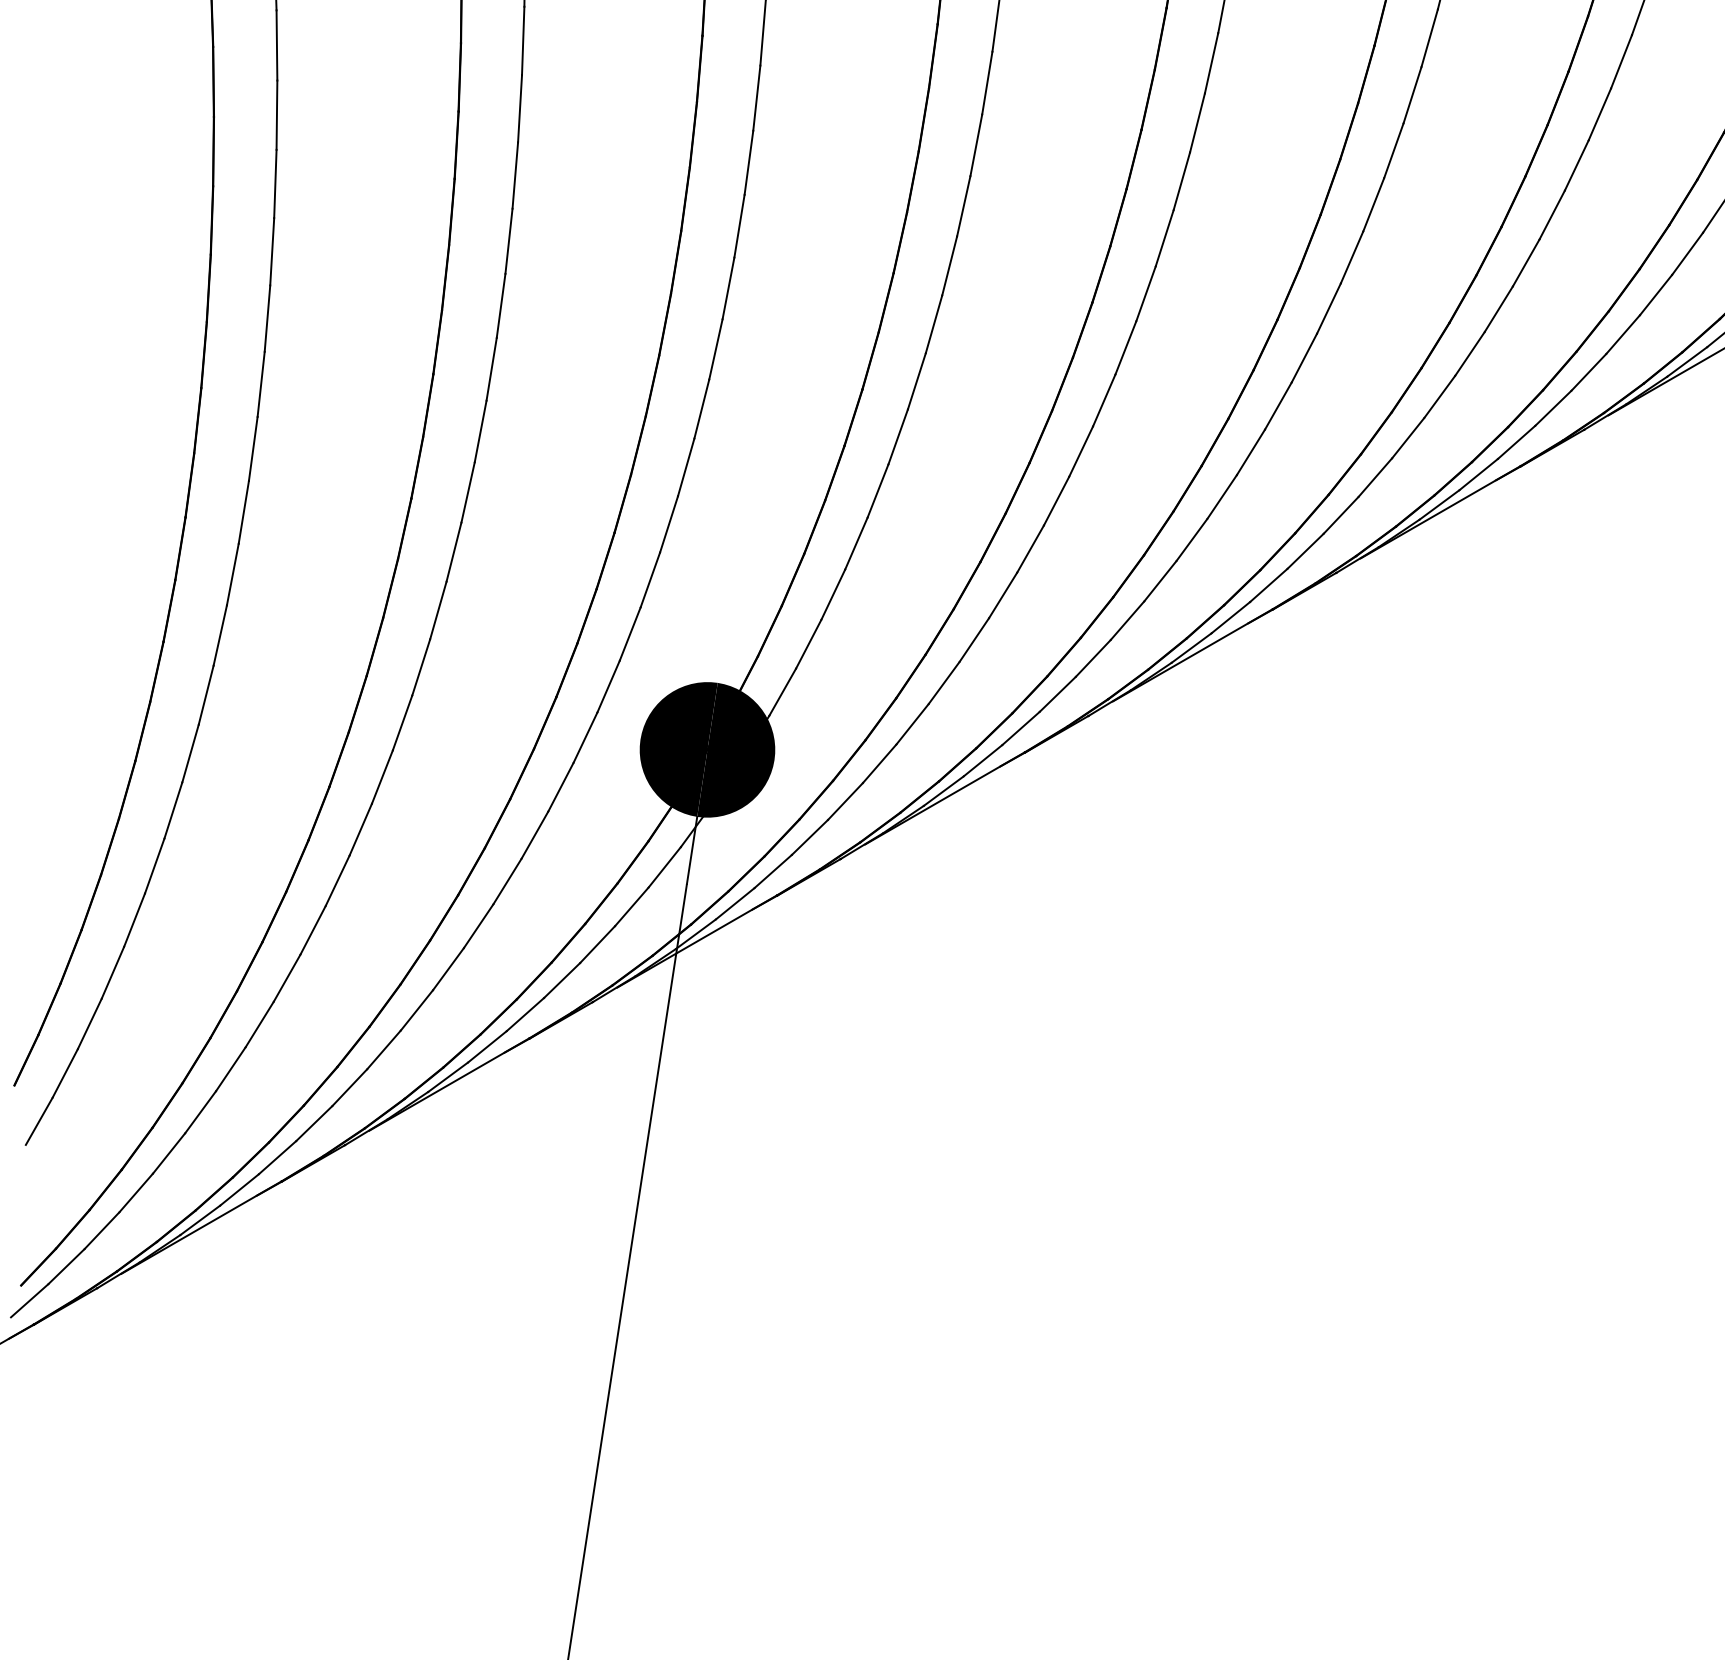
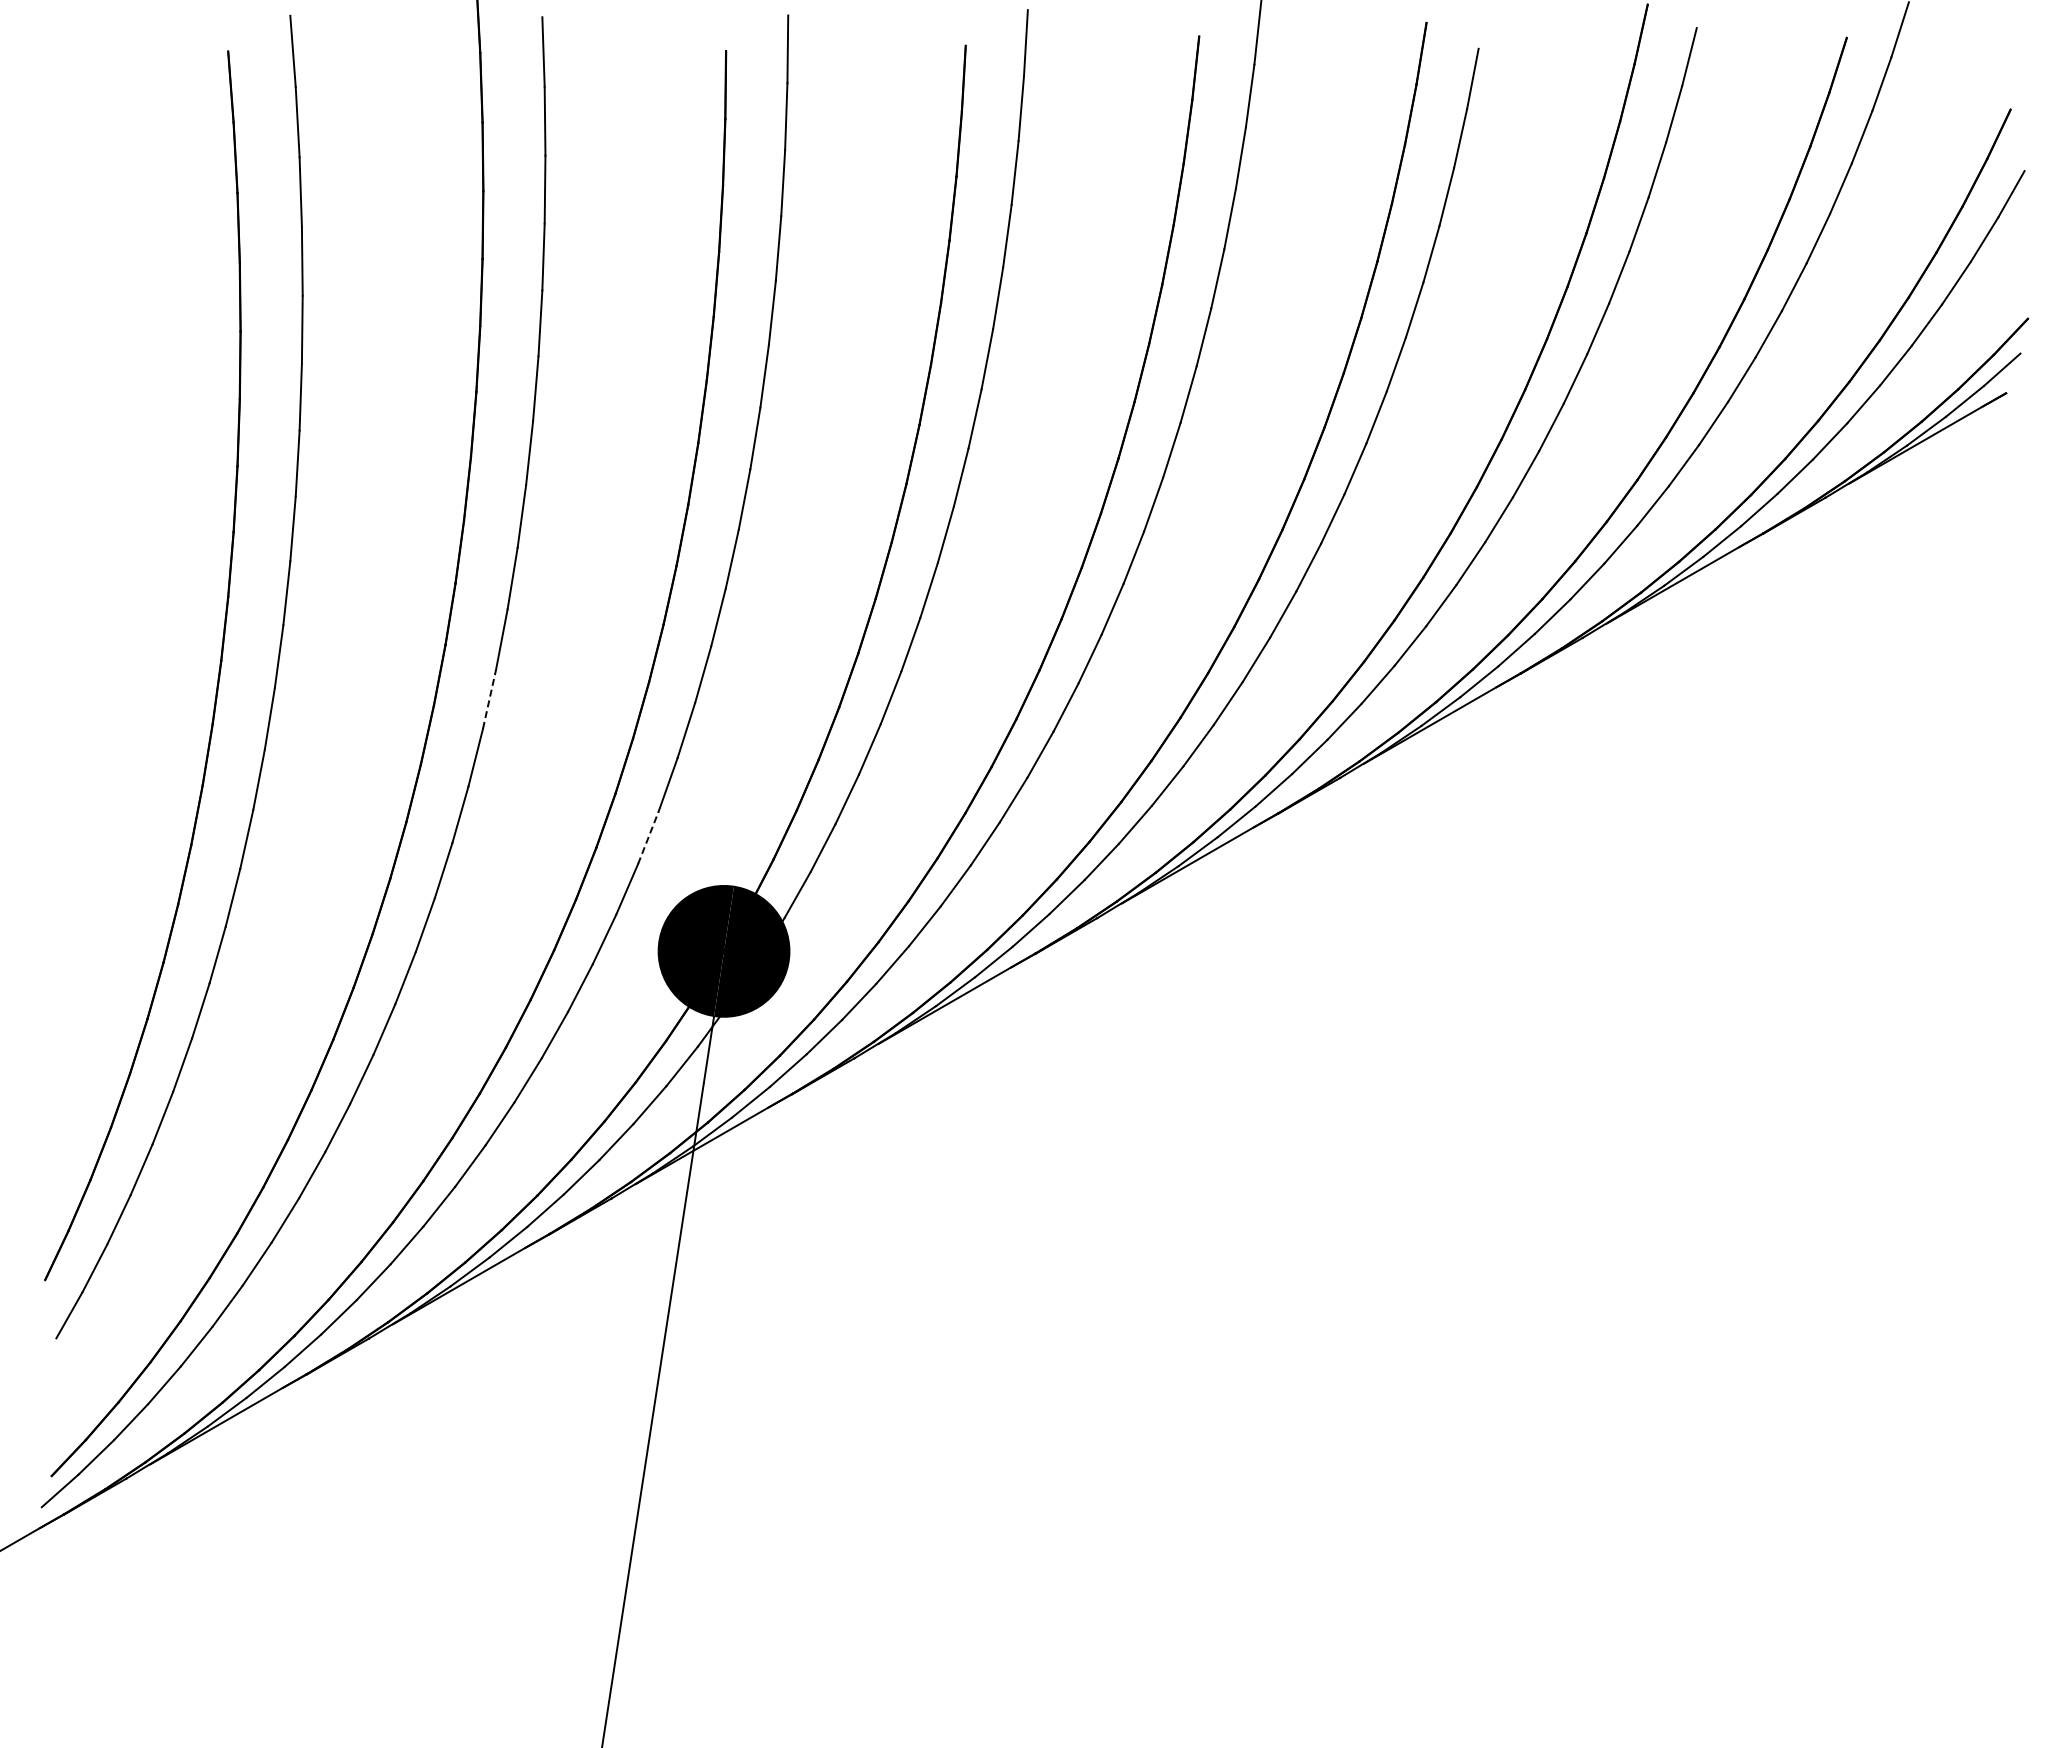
line: (468, 491) -> (489, 698), solid -> dashed
line: (630, 633) -> (648, 837), solid -> dashed

